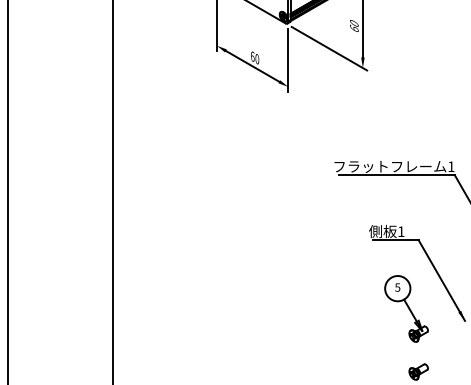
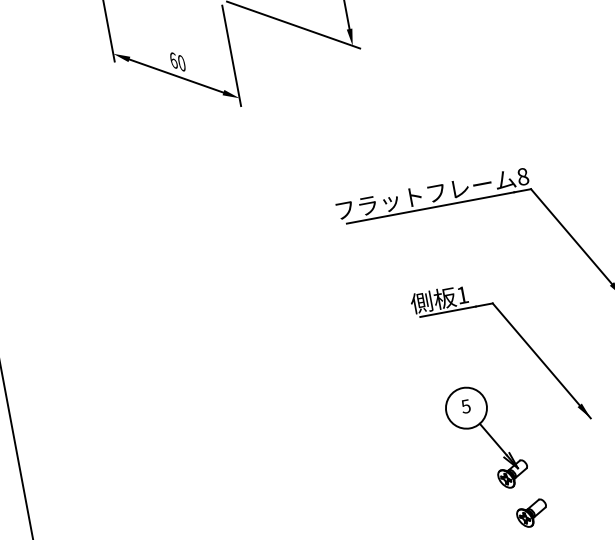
text: (451, 166) -> (523, 176), 1 -> 8
part: (406, 308) -> (486, 437), moved

